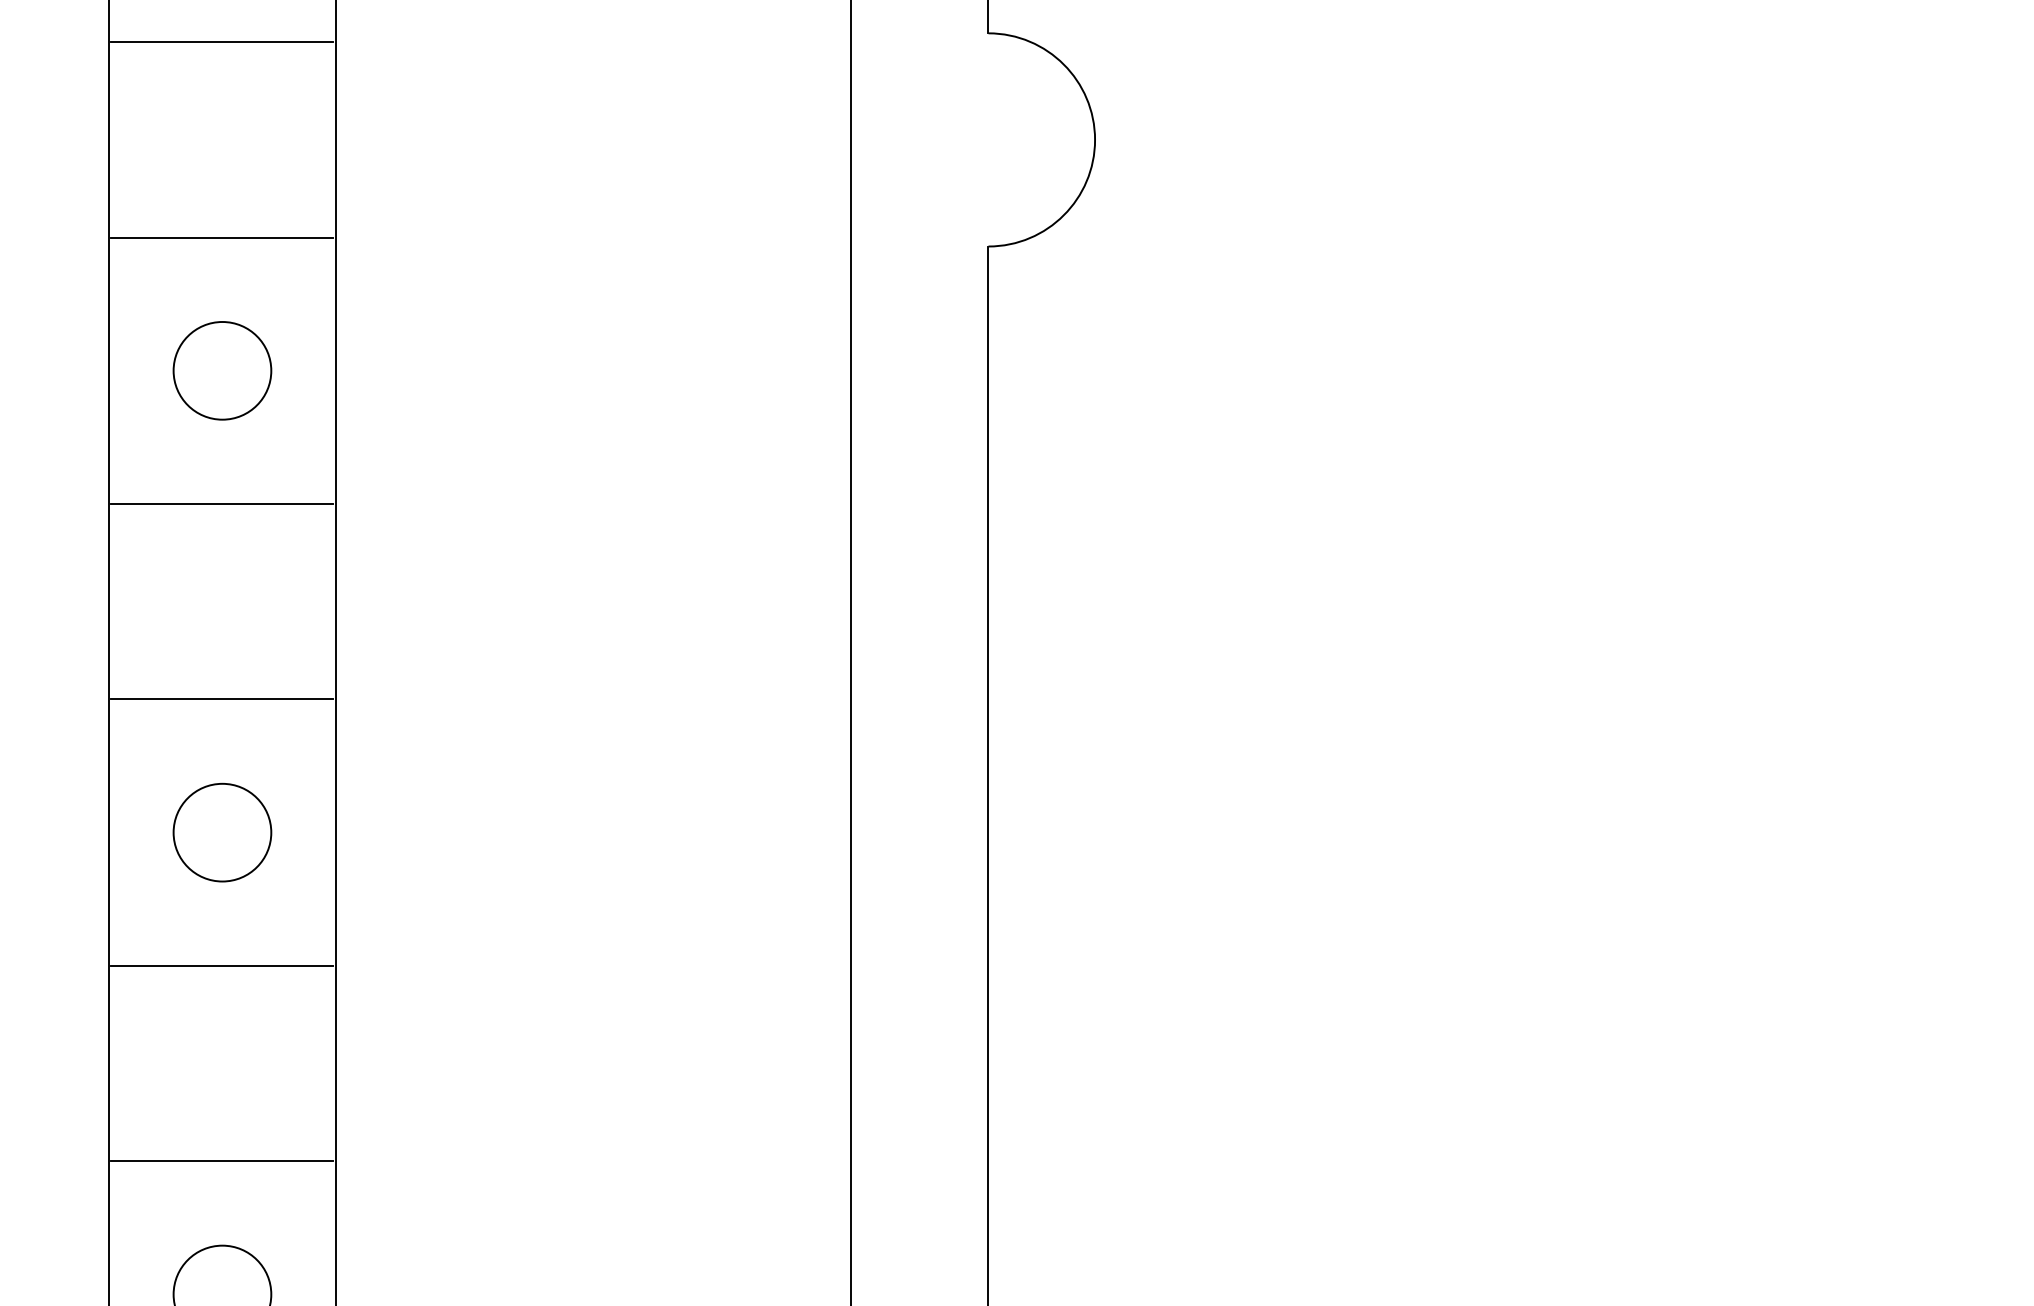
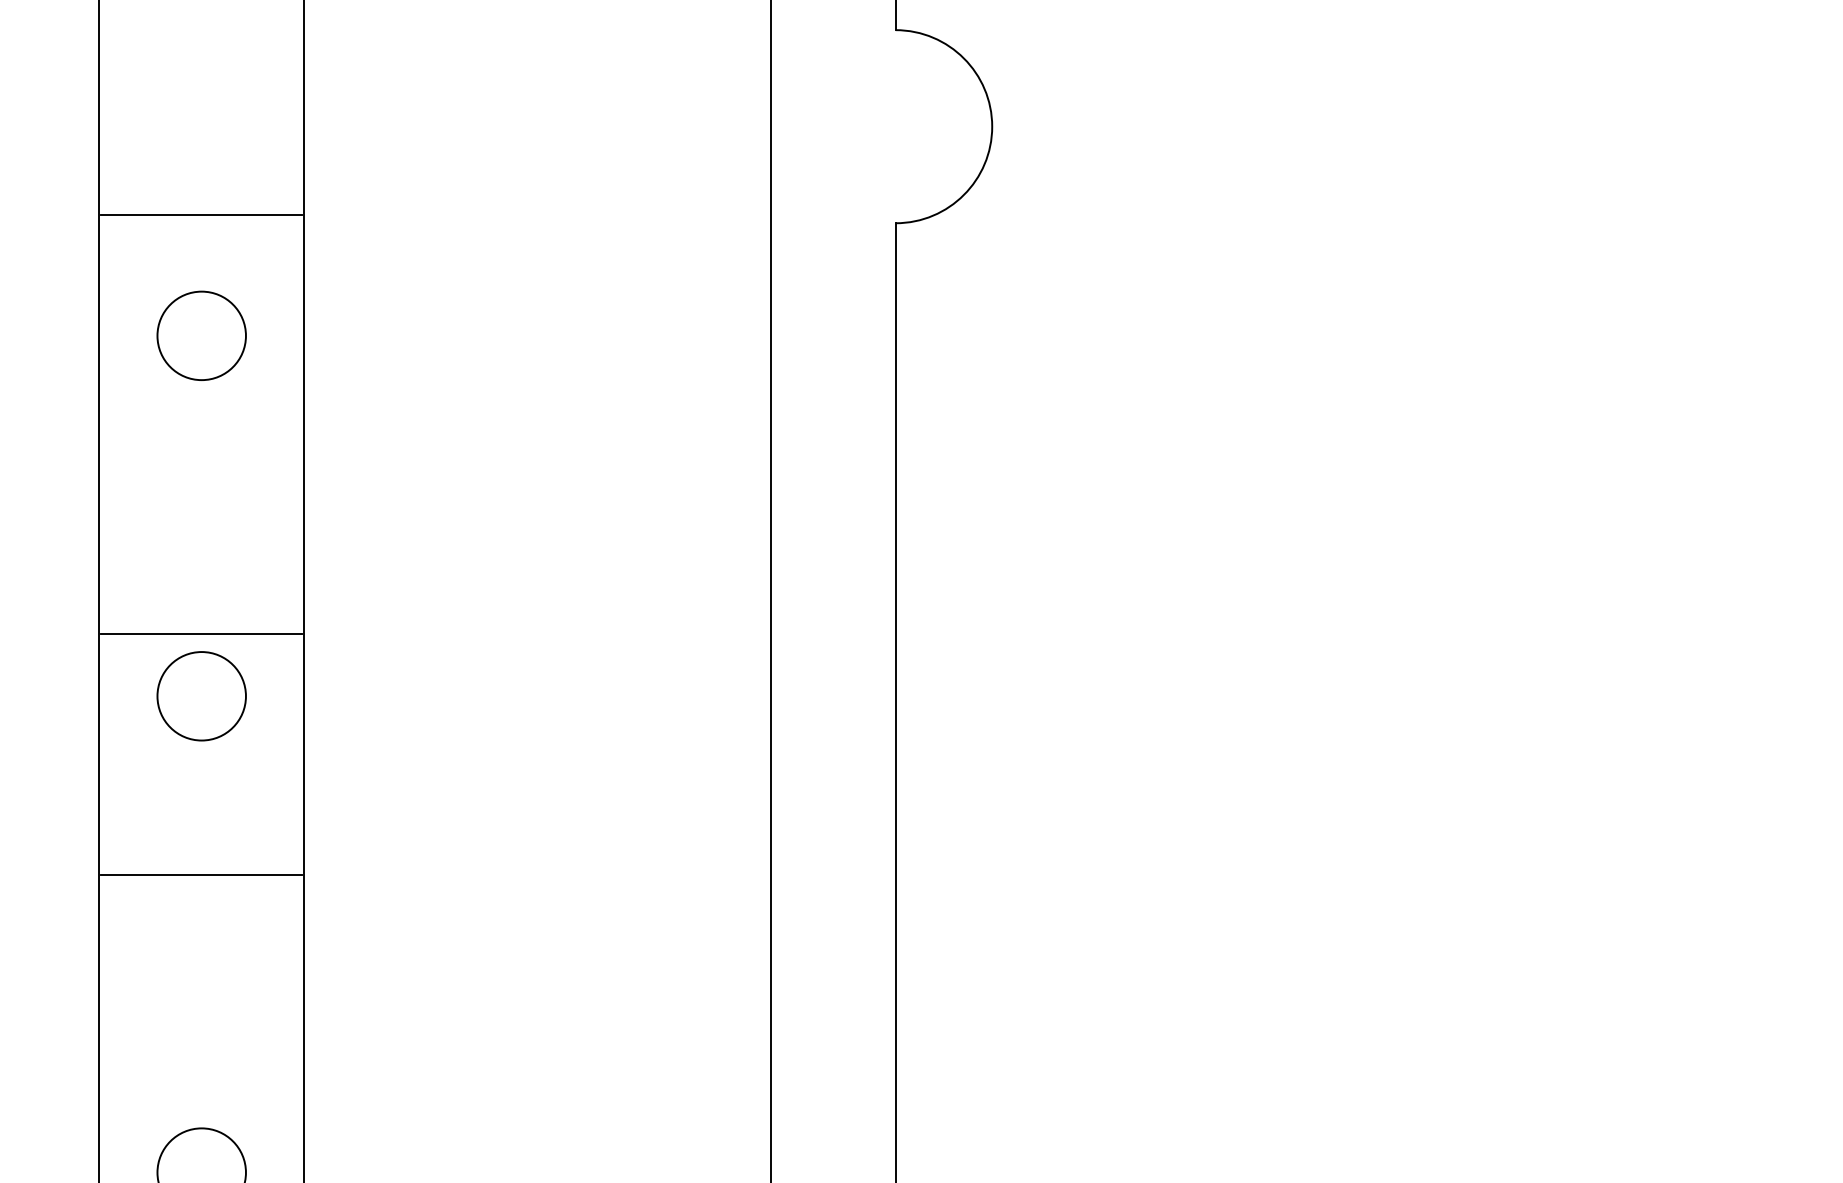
line: (222, 42) -> (201, 38), removed
line: (222, 504) -> (201, 456), removed
circle: (222, 832) -> (201, 696), moved
line: (222, 1161) -> (201, 1052), removed

